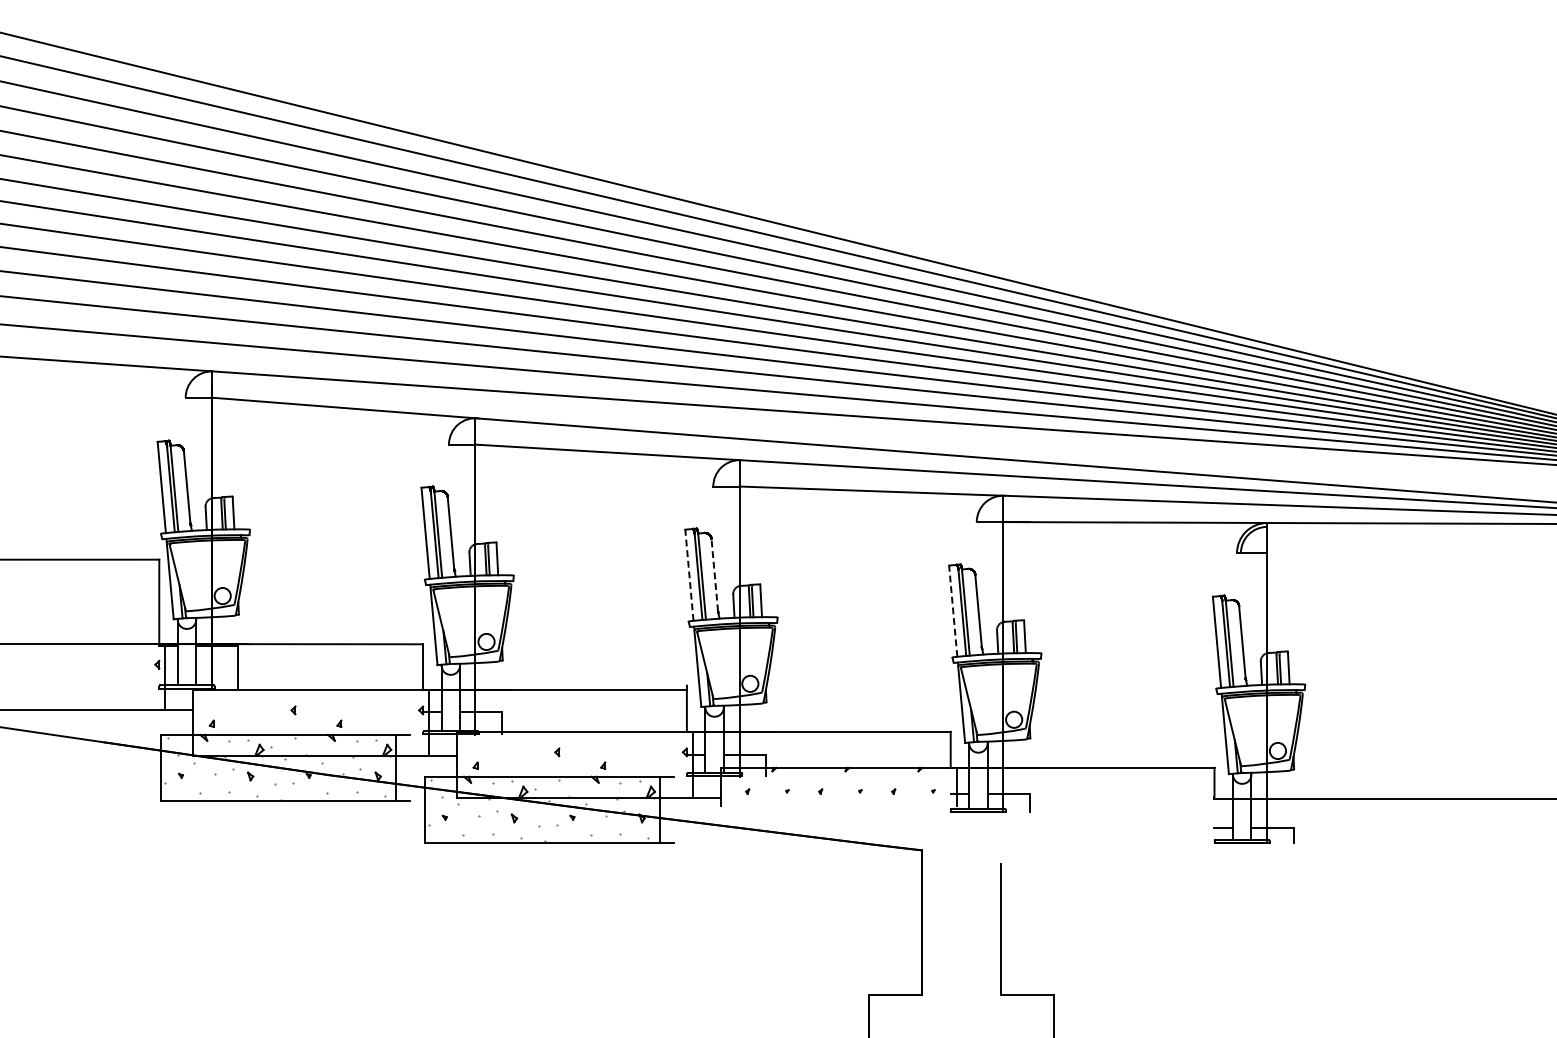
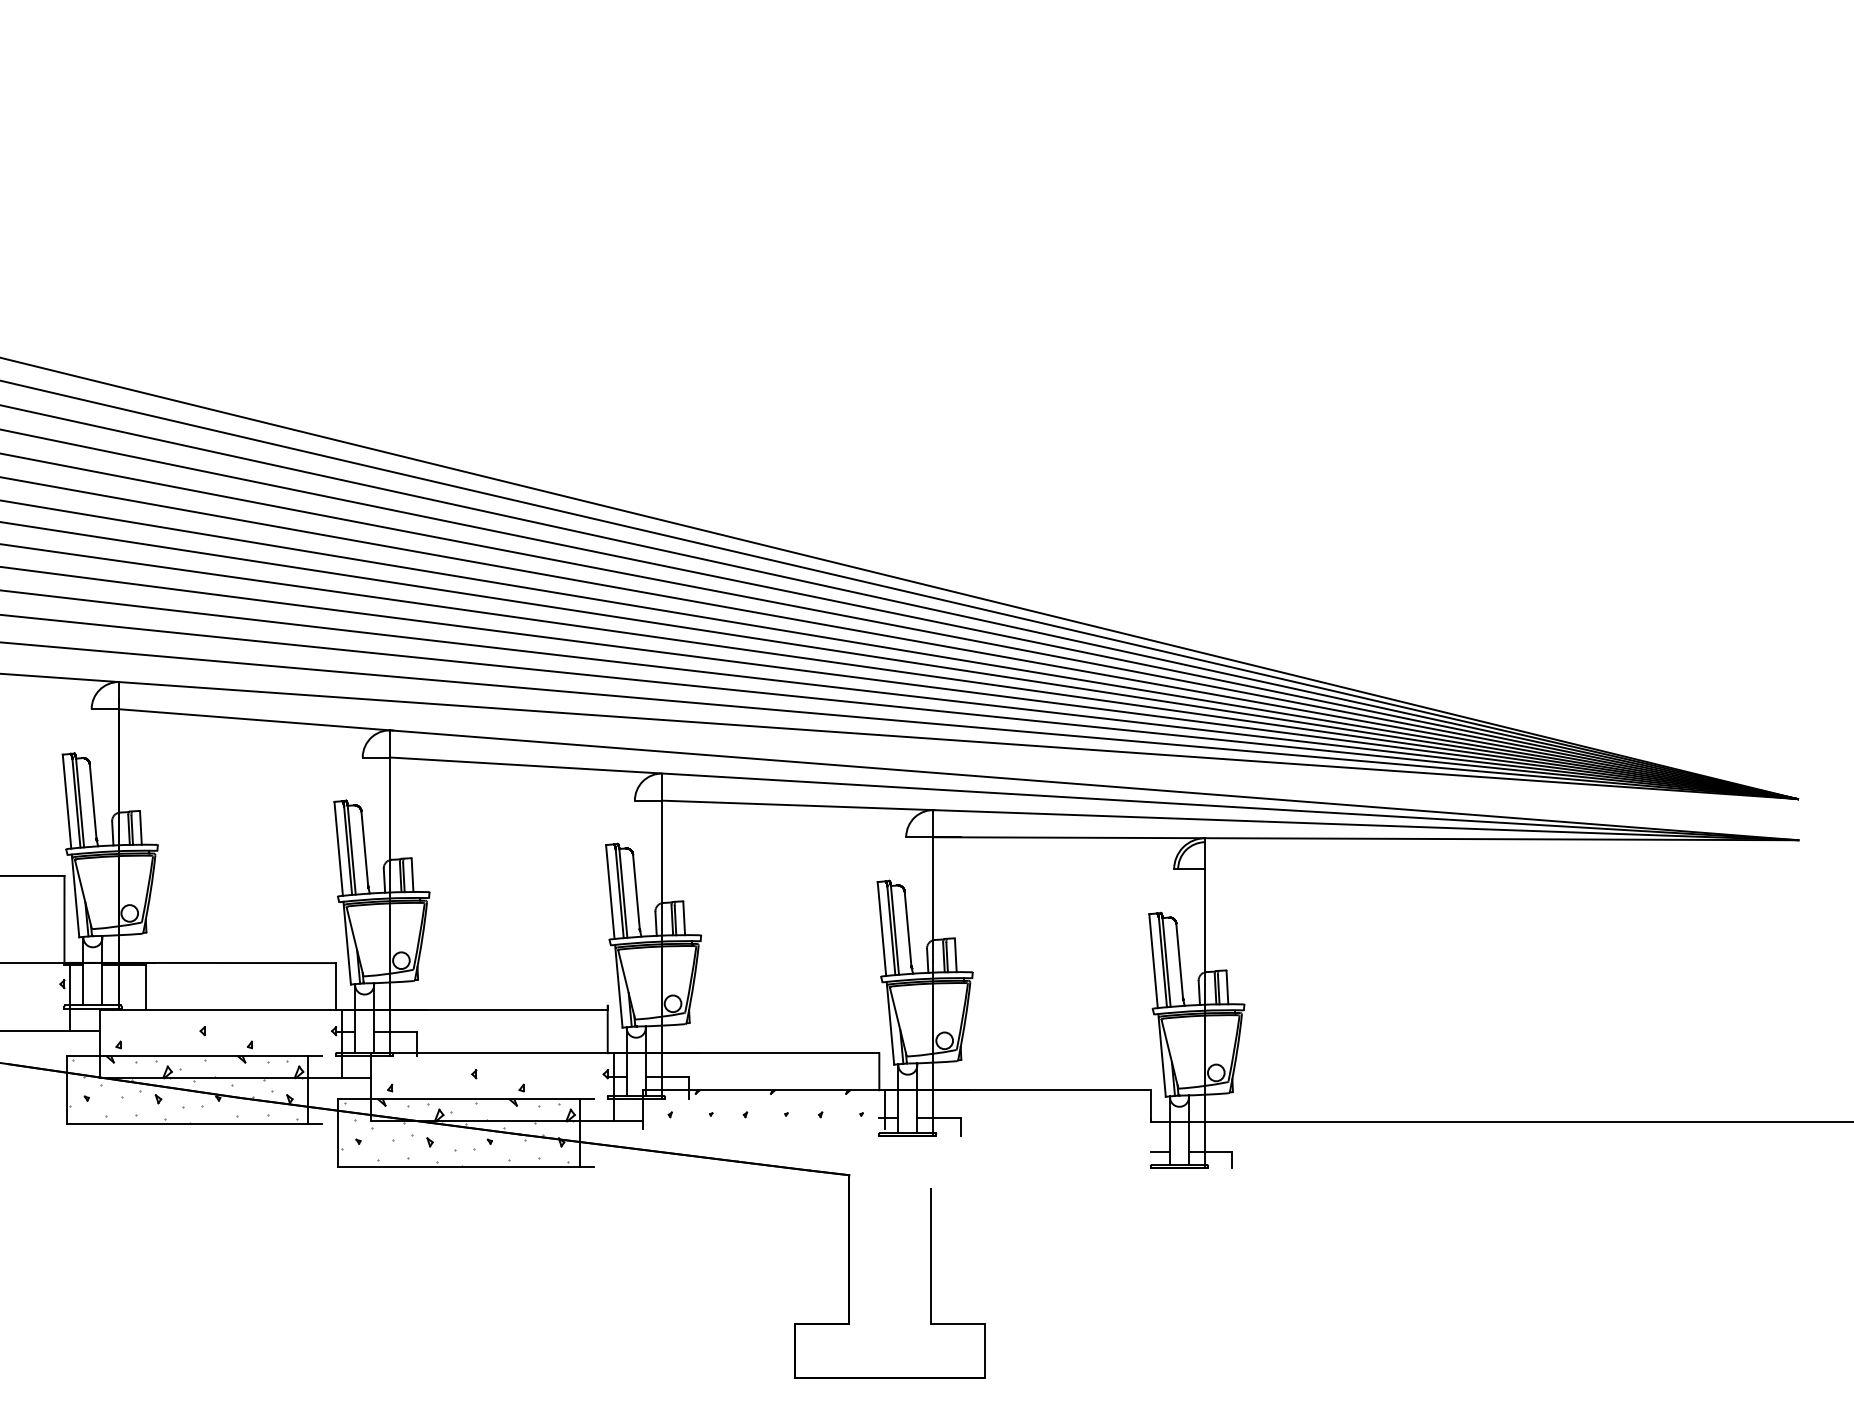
line: (689, 574) -> (610, 891), dashed -> solid
line: (714, 574) -> (636, 891), dashed -> solid
line: (952, 610) -> (881, 928), dashed -> solid

